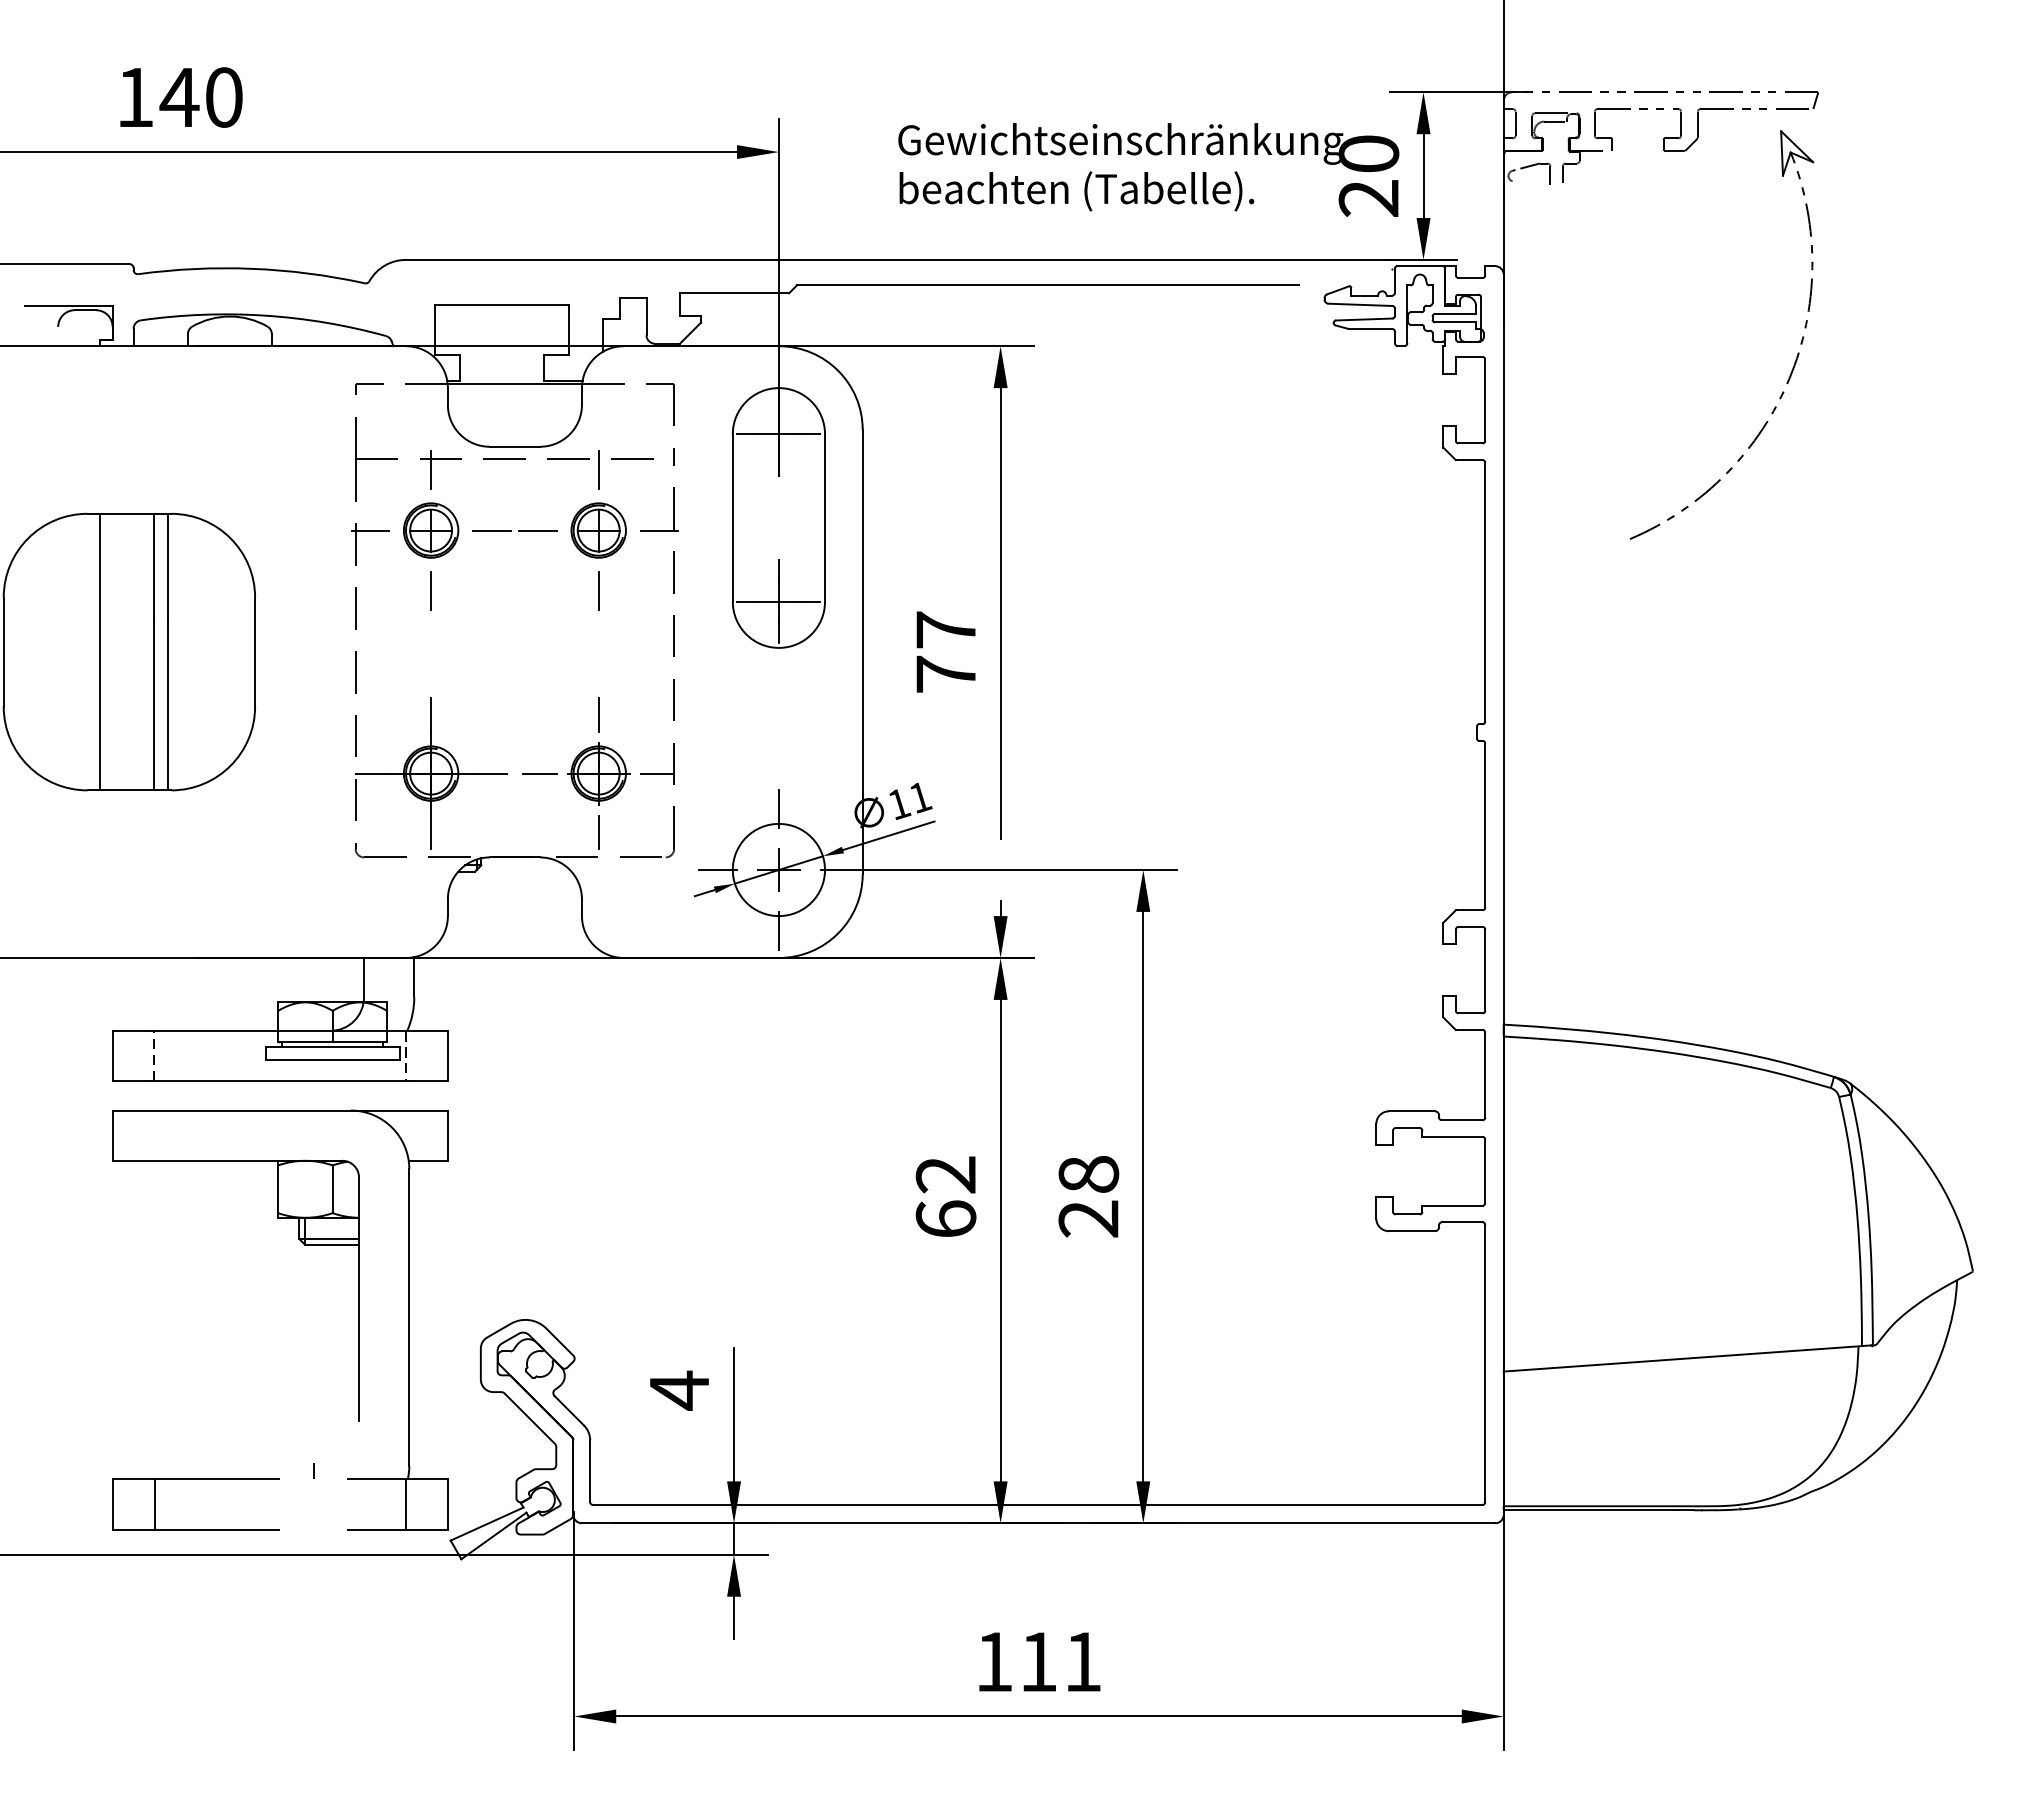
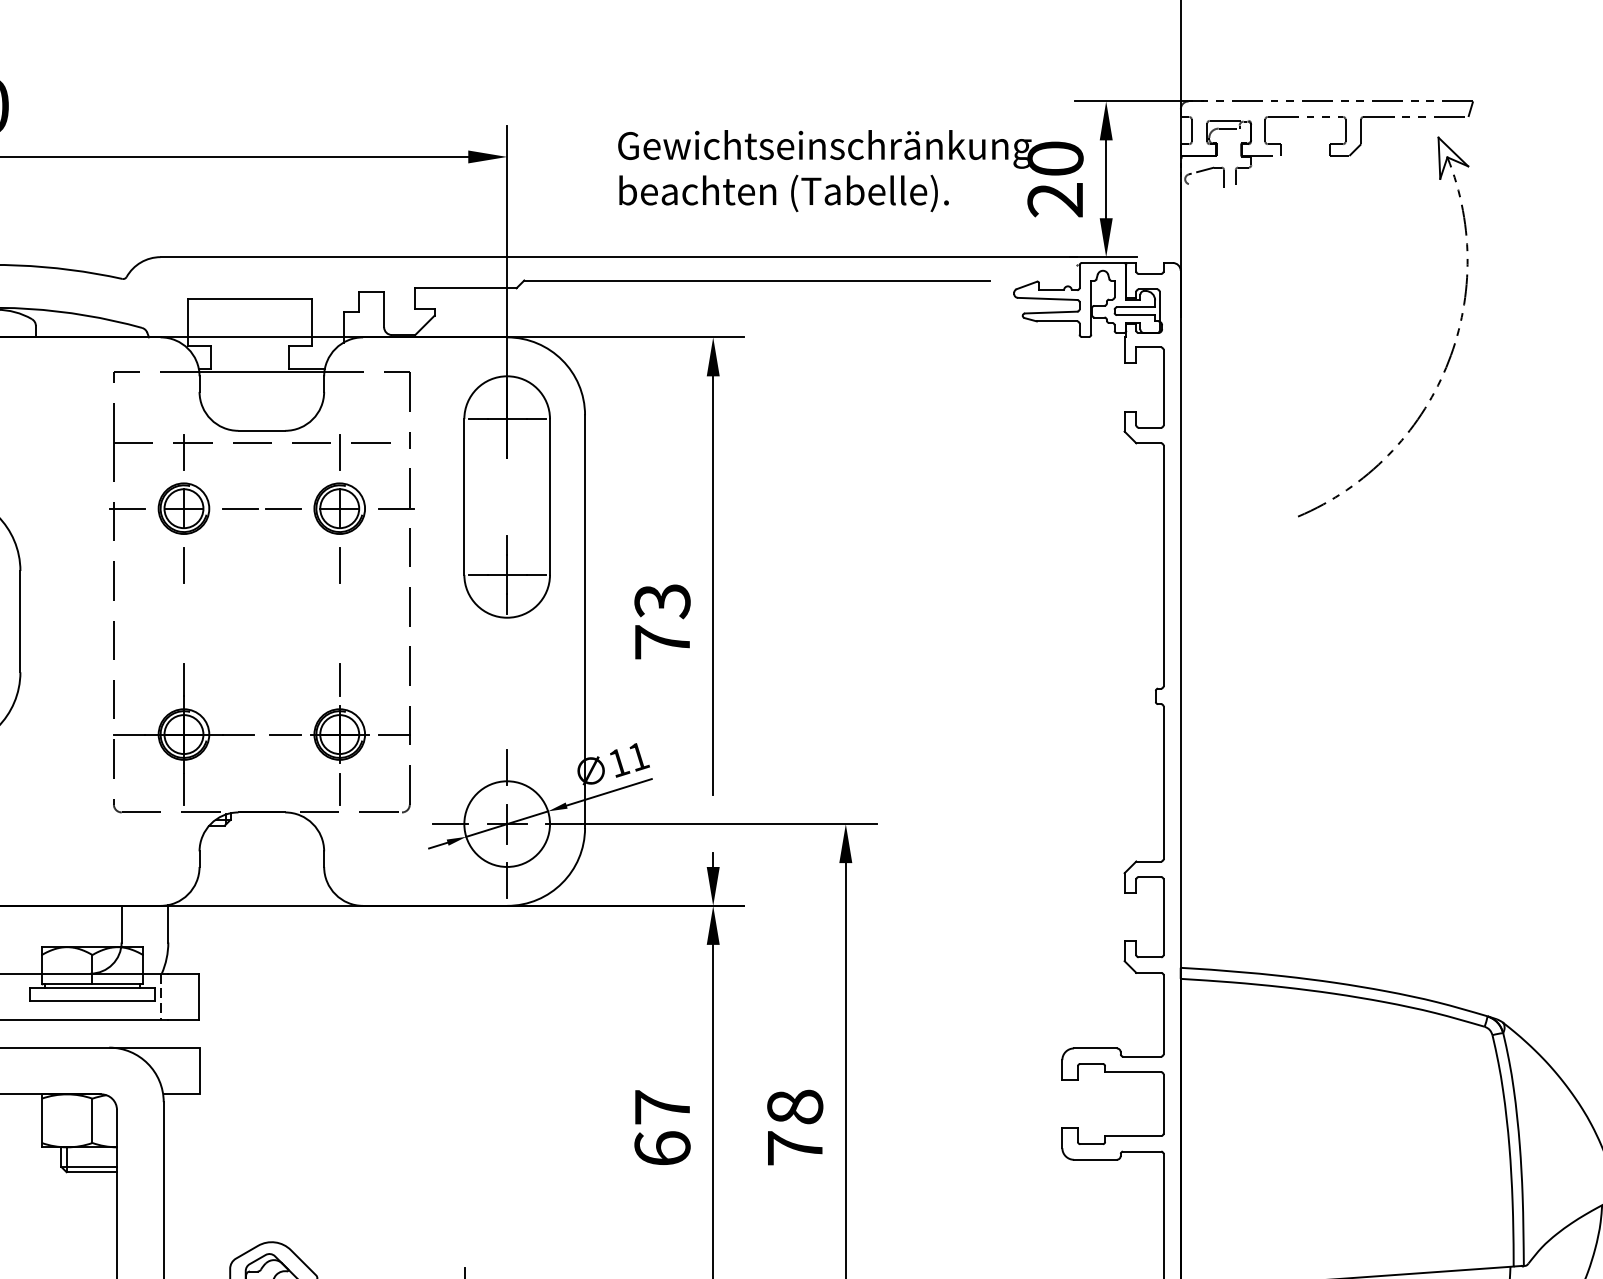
text: (945, 630) -> (661, 601), 77 -> 73
text: (945, 1174) -> (661, 1107), 62 -> 67
text: (1088, 1218) -> (794, 1147), 28 -> 78

